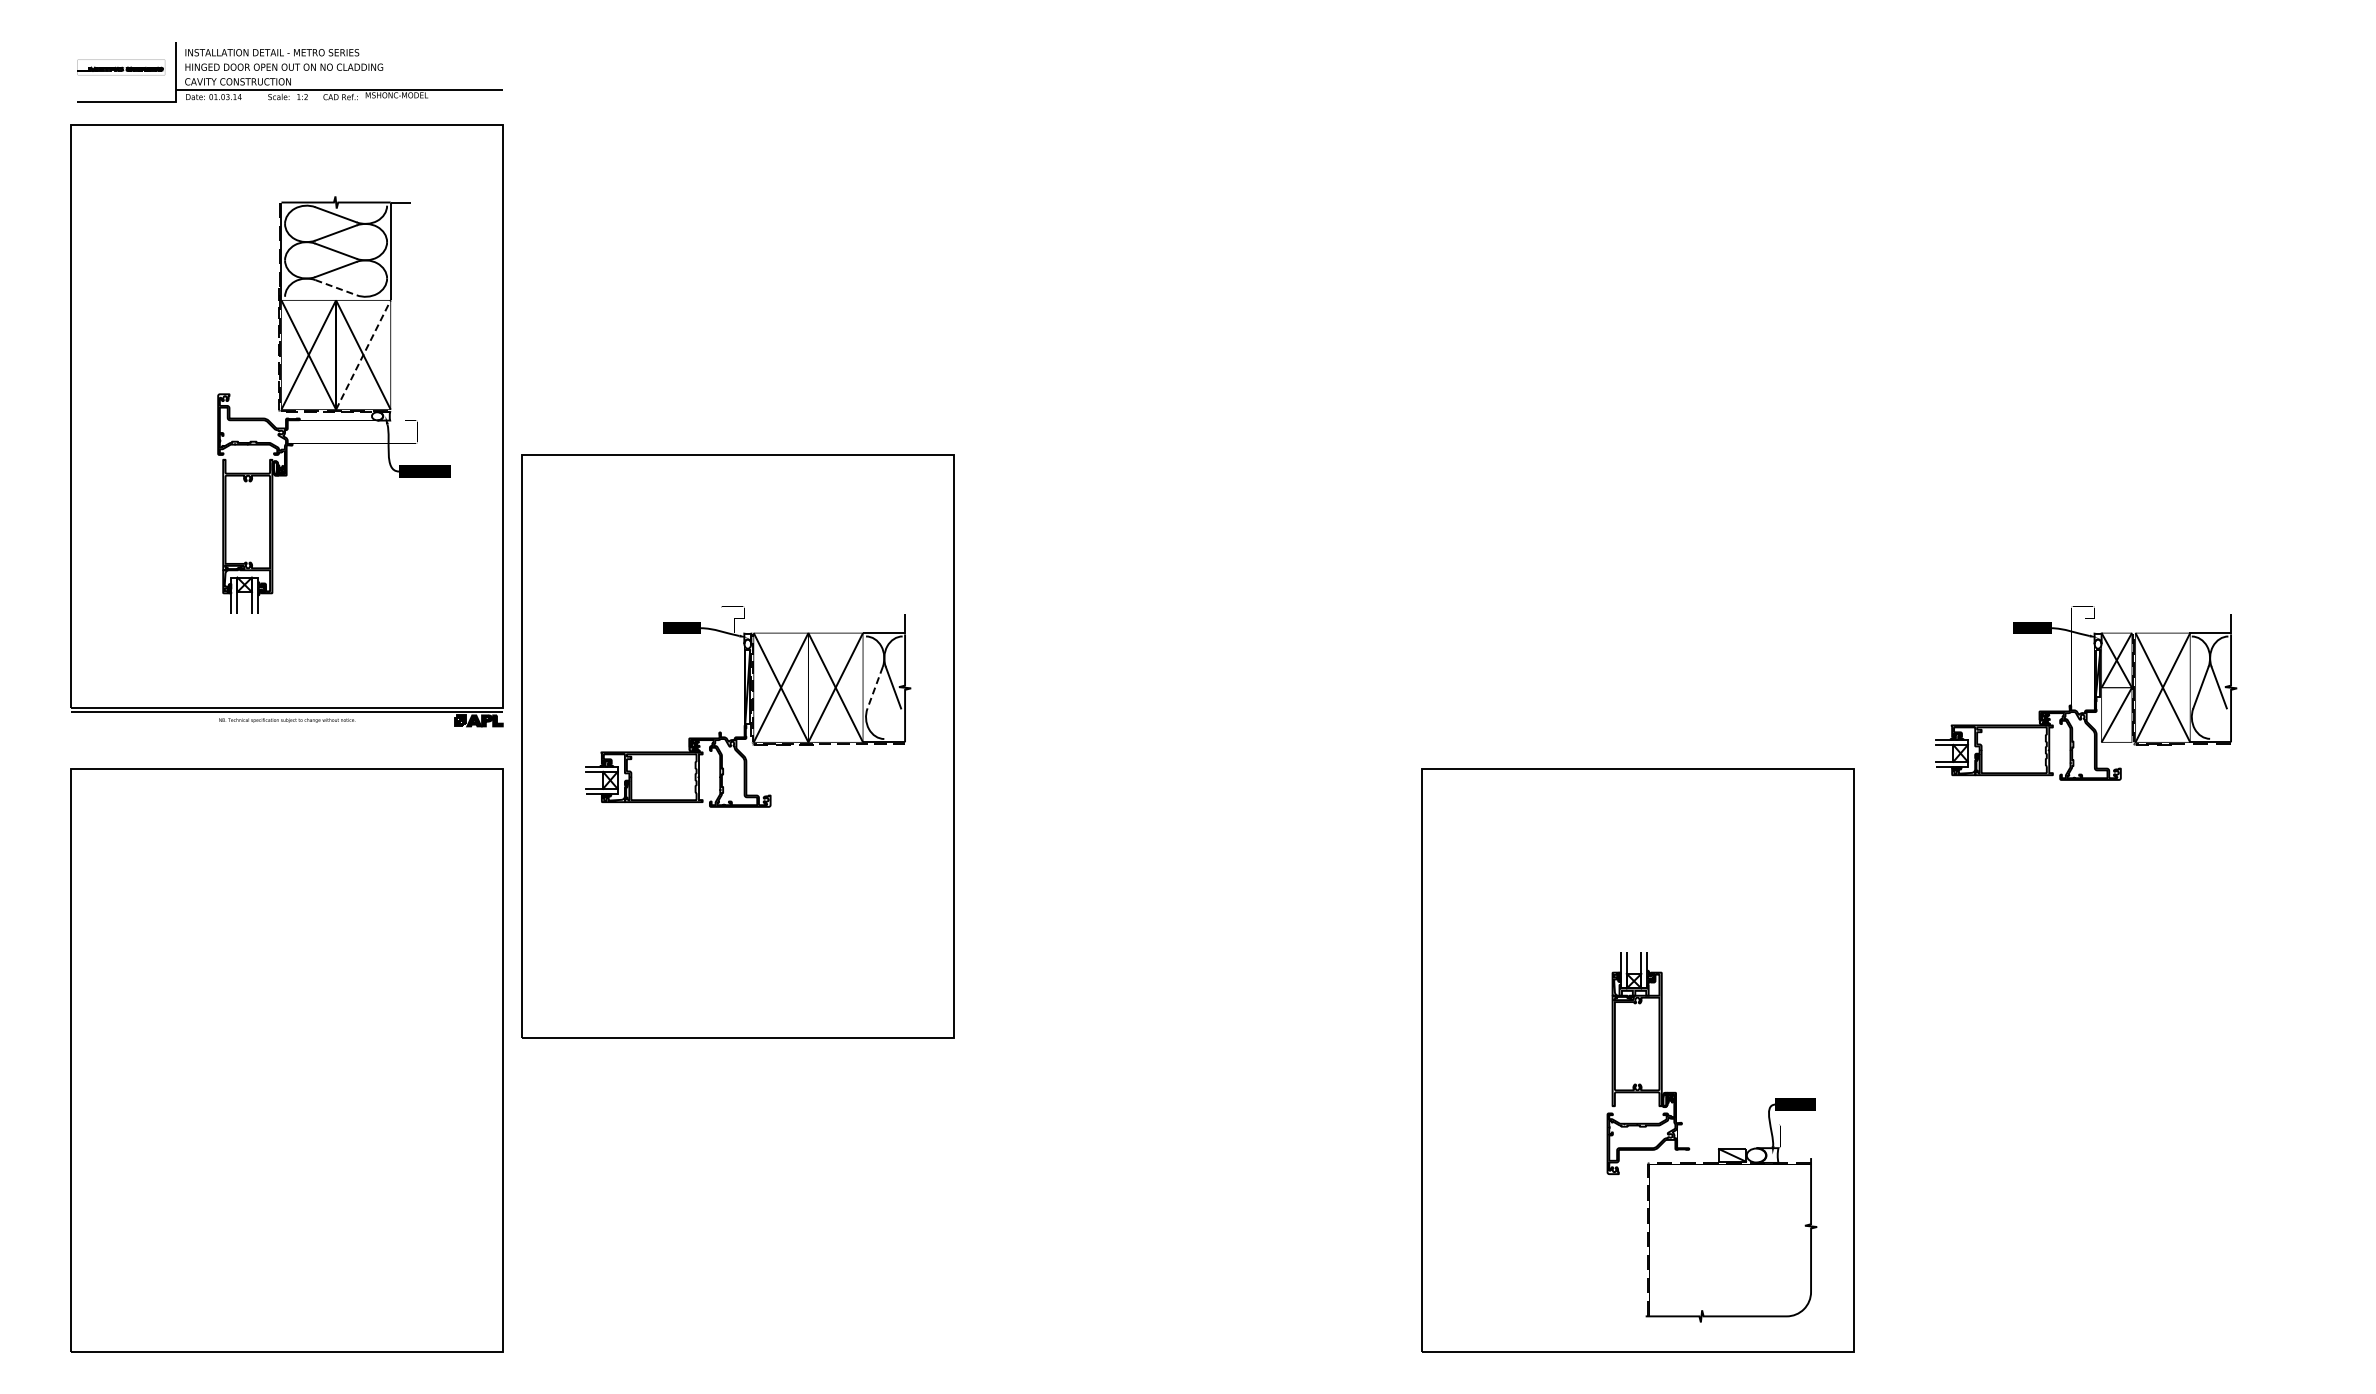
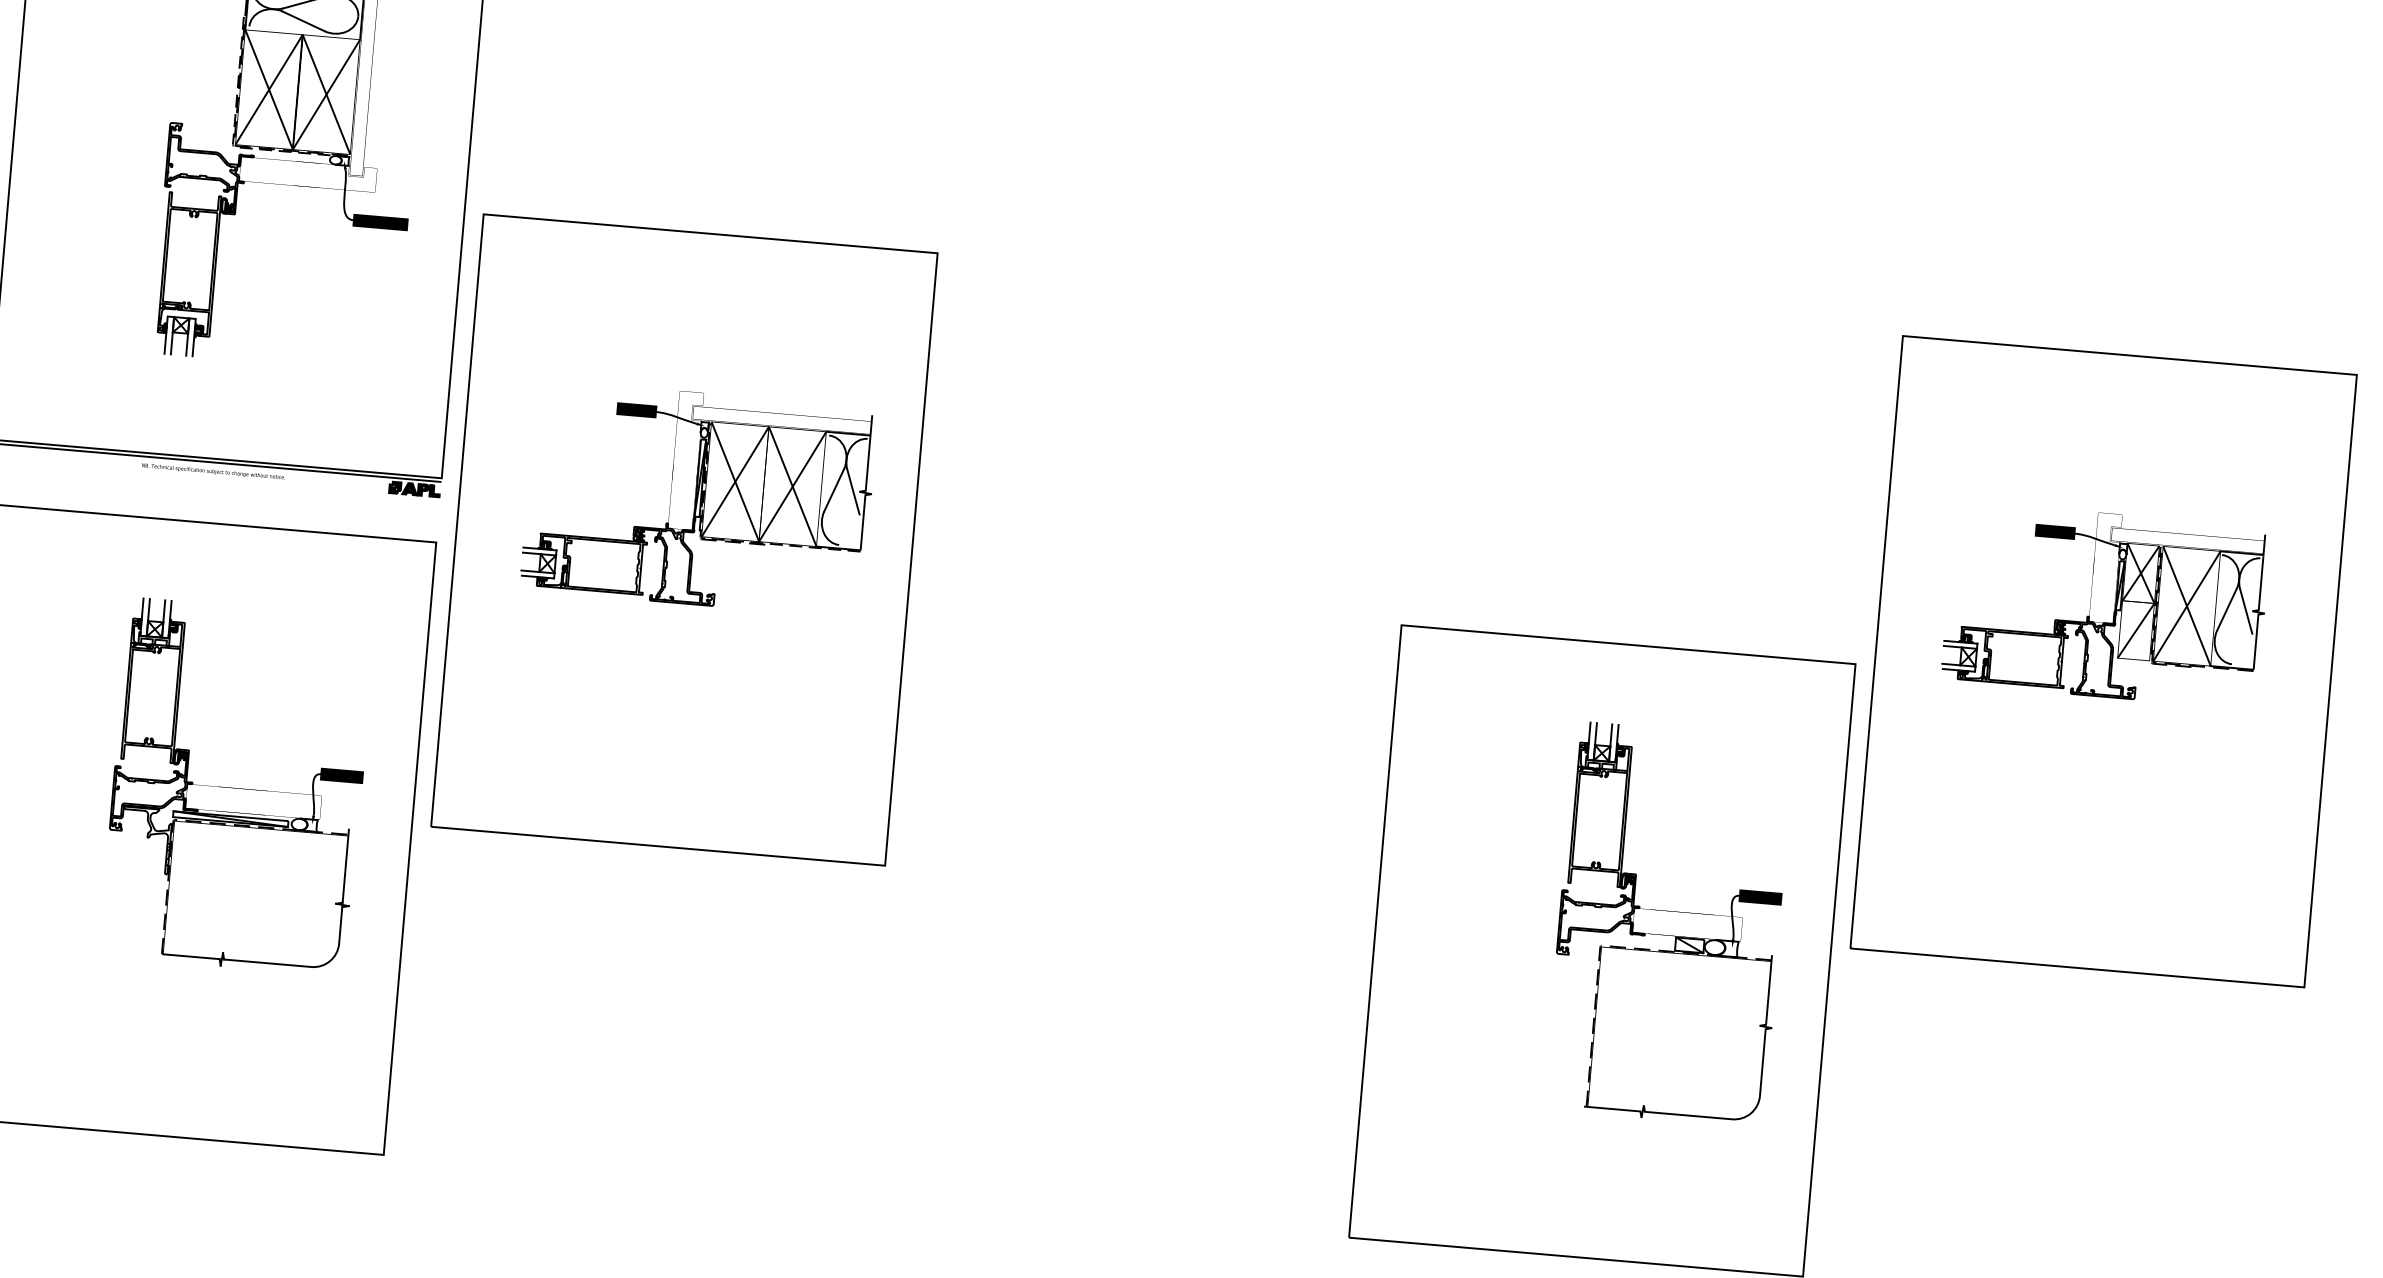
line: (336, 287) -> (304, 21), dashed -> solid
line: (363, 354) -> (326, 94), dashed -> solid
line: (875, 688) -> (834, 491), dashed -> solid
part: (2088, 746) -> (2103, 661), added
part: (335, 1044) -> (235, 816), added
part: (1718, 1148) -> (1675, 936), moved

